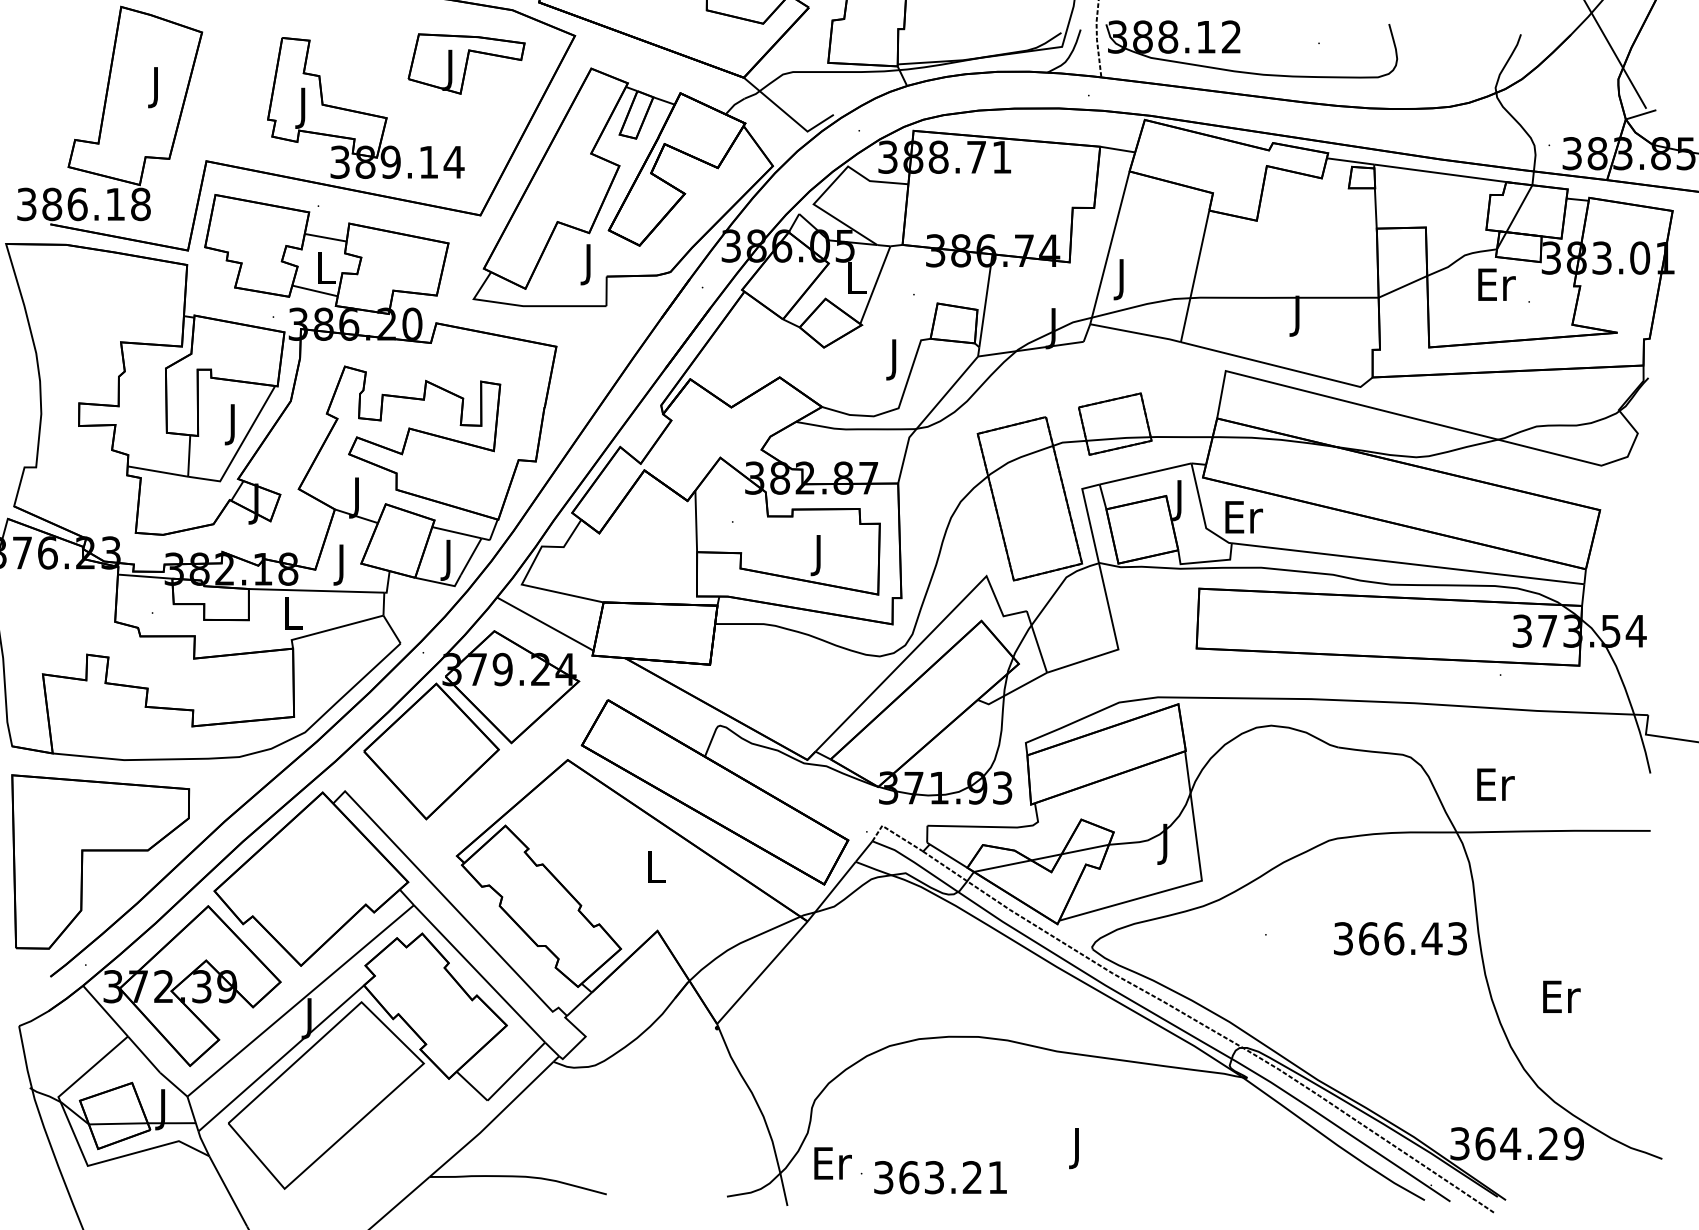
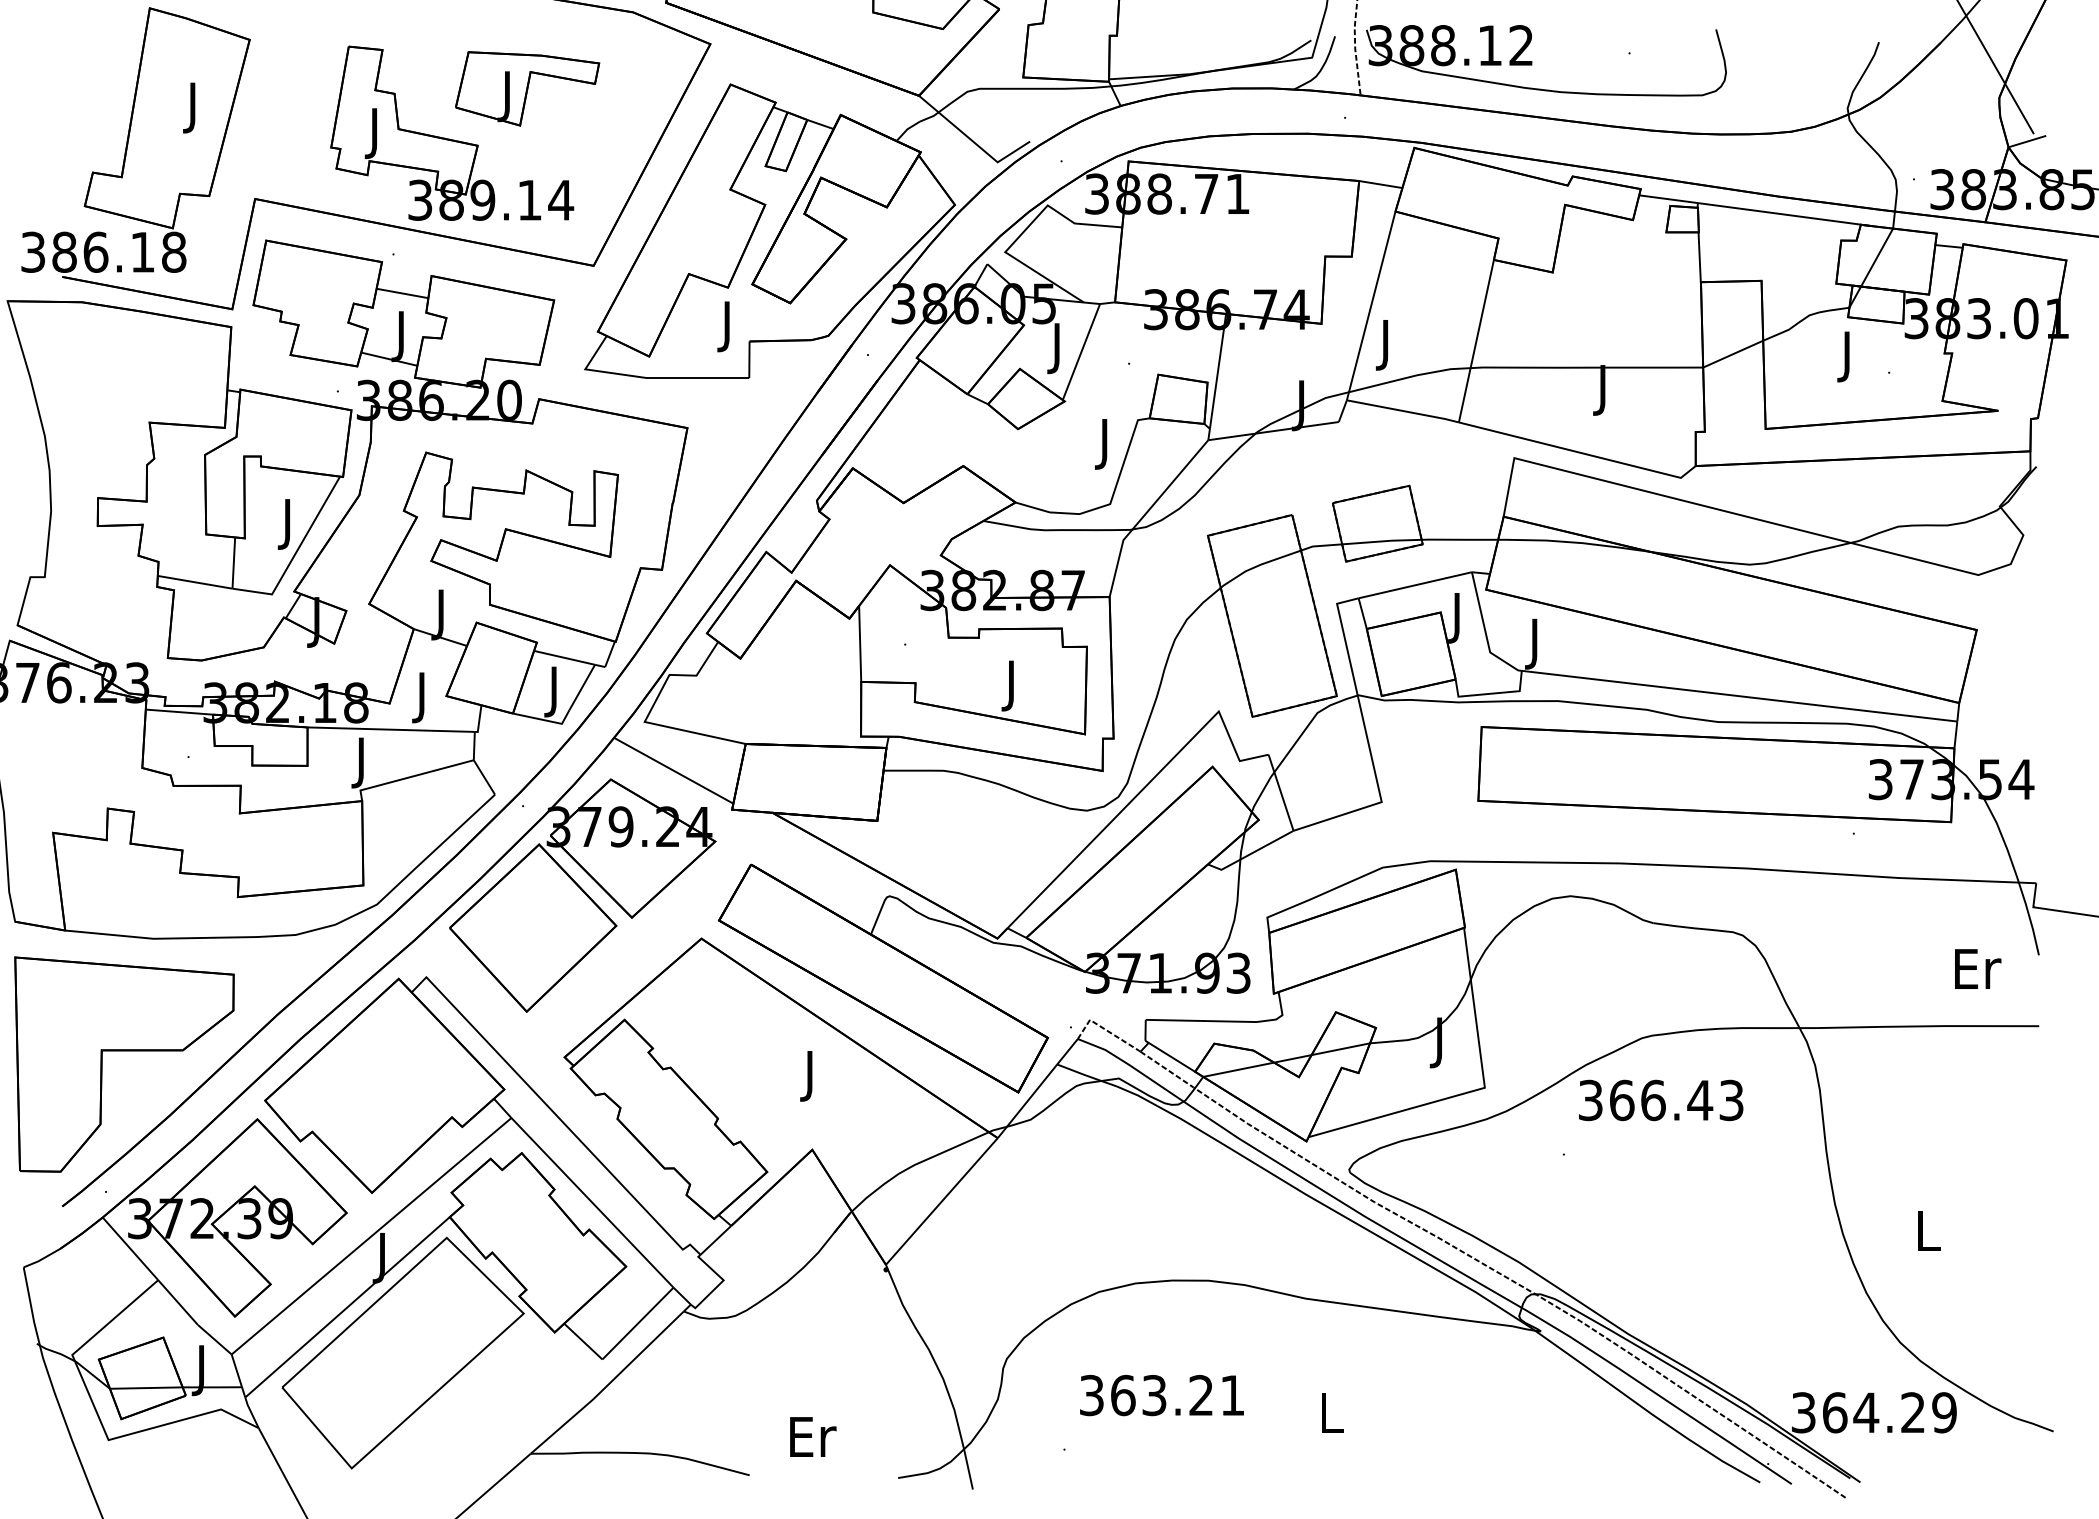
part: (466, 63) -> (527, 88), moved
text: (325, 272) -> (402, 336), L -> J
text: (856, 282) -> (1058, 348), L -> J
text: (1497, 288) -> (1849, 356), Er -> J
text: (1244, 521) -> (1537, 643), Er -> J
text: (293, 617) -> (362, 762), L -> J
text: (1496, 784) -> (1978, 968), moved
text: (656, 871) -> (811, 1076), L -> J
text: (1400, 938) -> (1661, 1100), moved
text: (1561, 997) -> (1929, 1231), Er -> L
text: (1077, 1148) -> (1331, 1418), J -> L
text: (833, 1163) -> (813, 1436), moved
text: (940, 1177) -> (1161, 1395), moved

